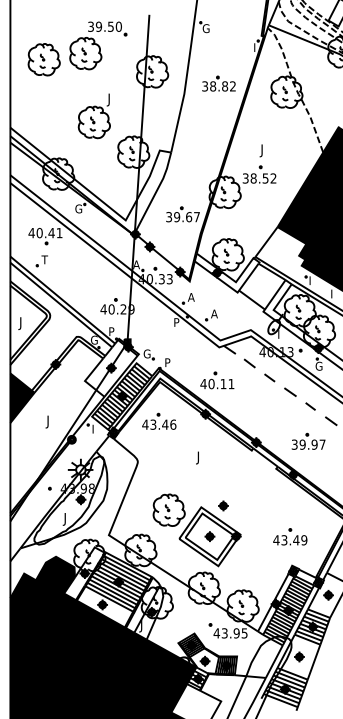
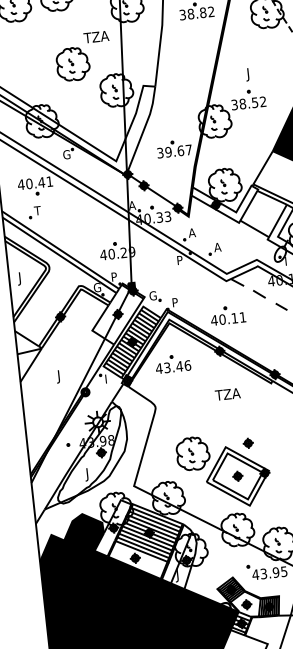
text: (118, 99) -> (95, 38), J -> TZA
fill: (22, 398) -> (30, 355), removed
text: (208, 457) -> (227, 395), J -> TZA

